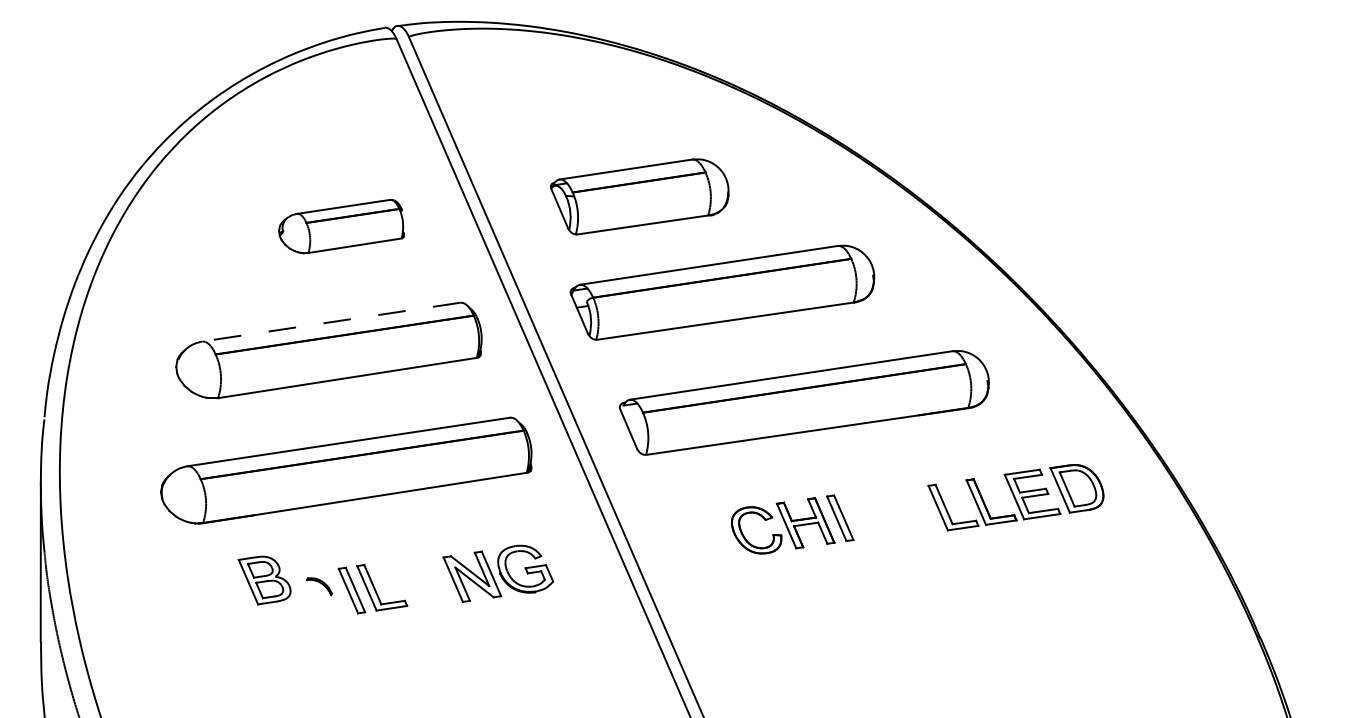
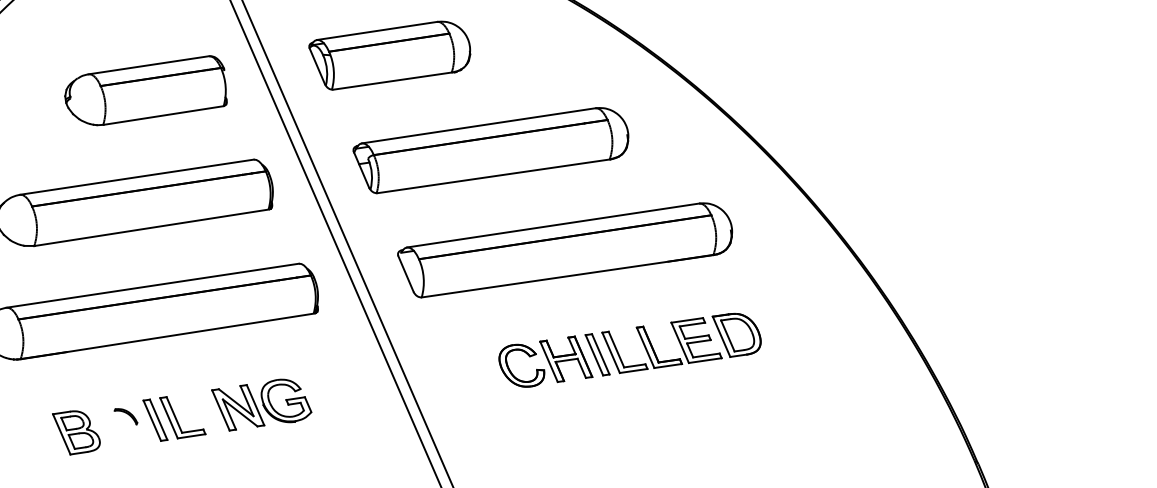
part: (639, 196) -> (389, 55), moved
part: (341, 226) -> (145, 90), size x1.43
line: (330, 322) -> (136, 177), dashed -> solid
part: (1015, 497) -> (681, 343), moved
part: (498, 573) -> (261, 404), moved
part: (264, 580) -> (76, 432), moved

